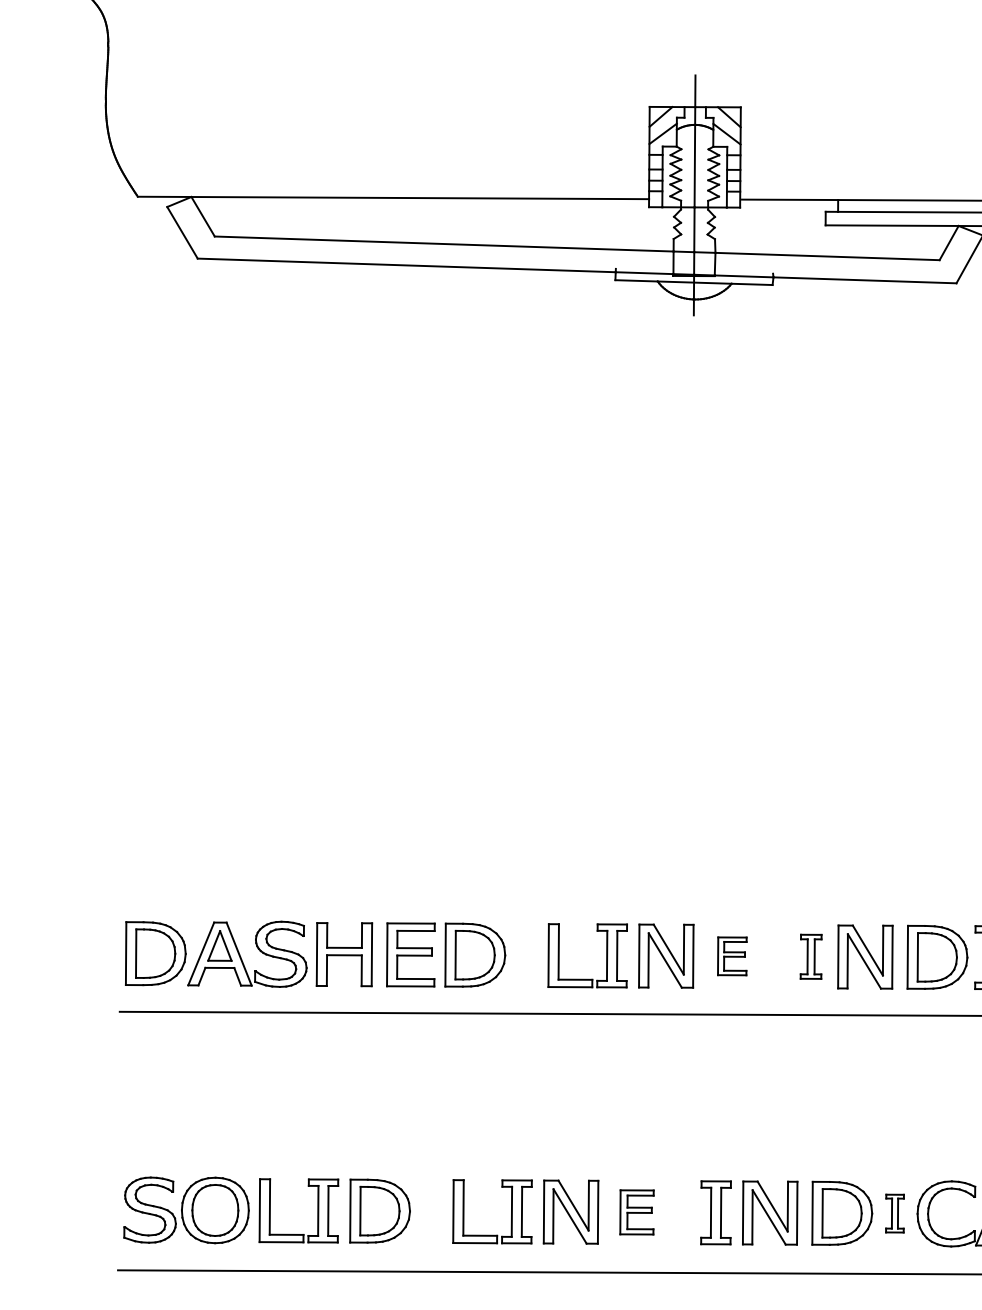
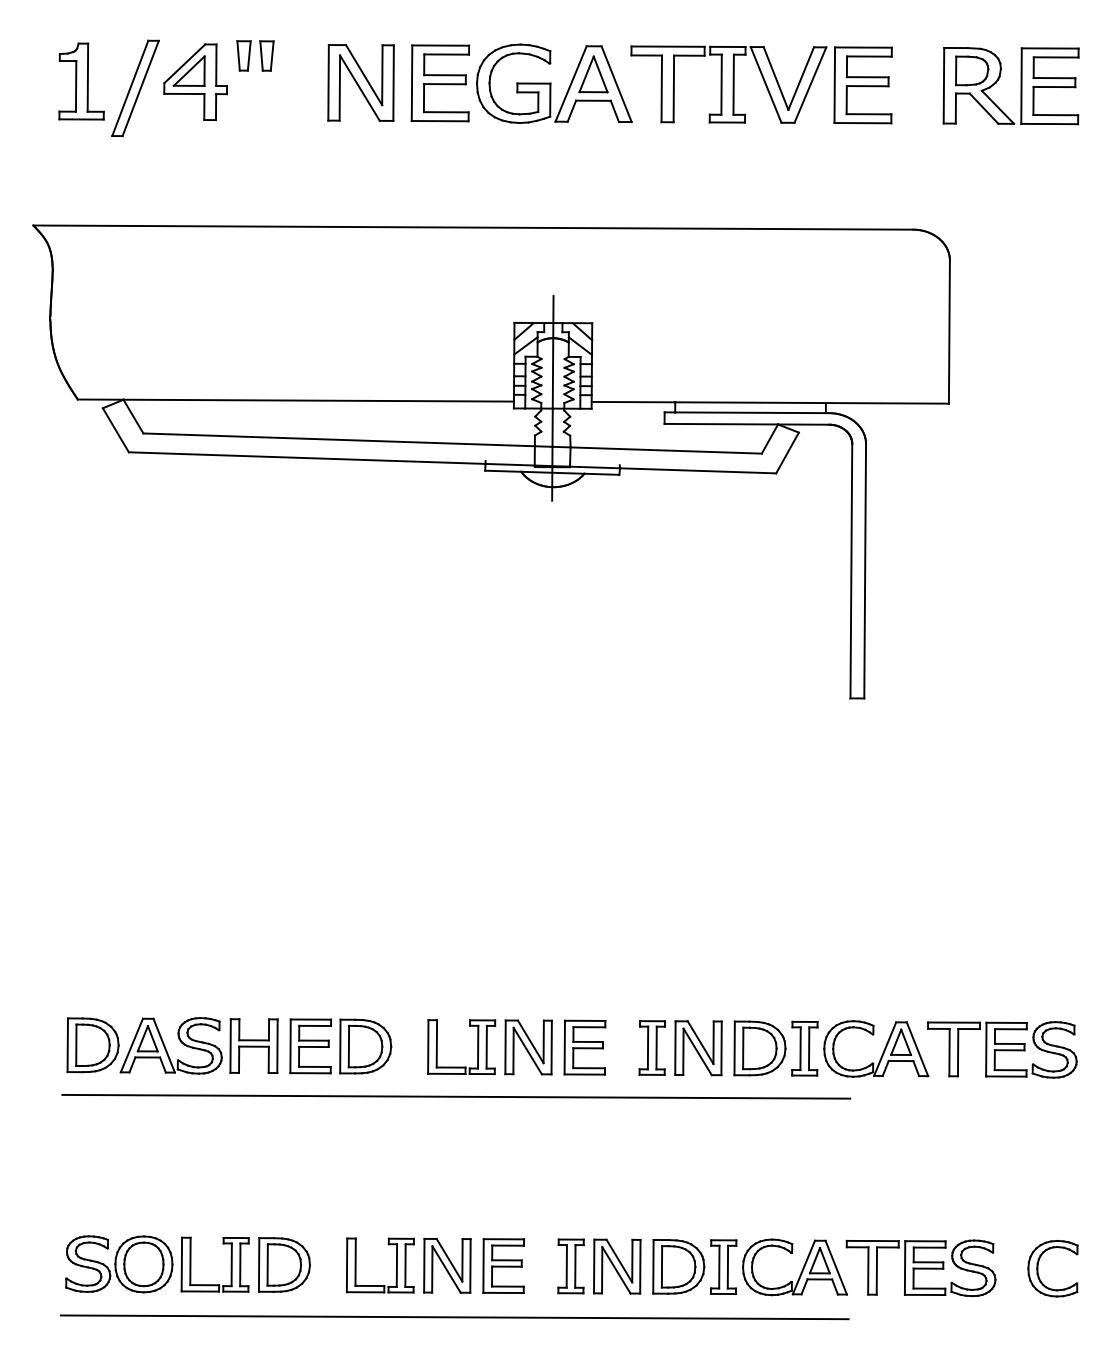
part: (731, 956) -> (584, 1047), size x1.67
part: (810, 956) -> (651, 1047), size x1.43
part: (636, 1211) -> (503, 1265), size x1.43
part: (894, 1212) -> (723, 1266), size x1.67

